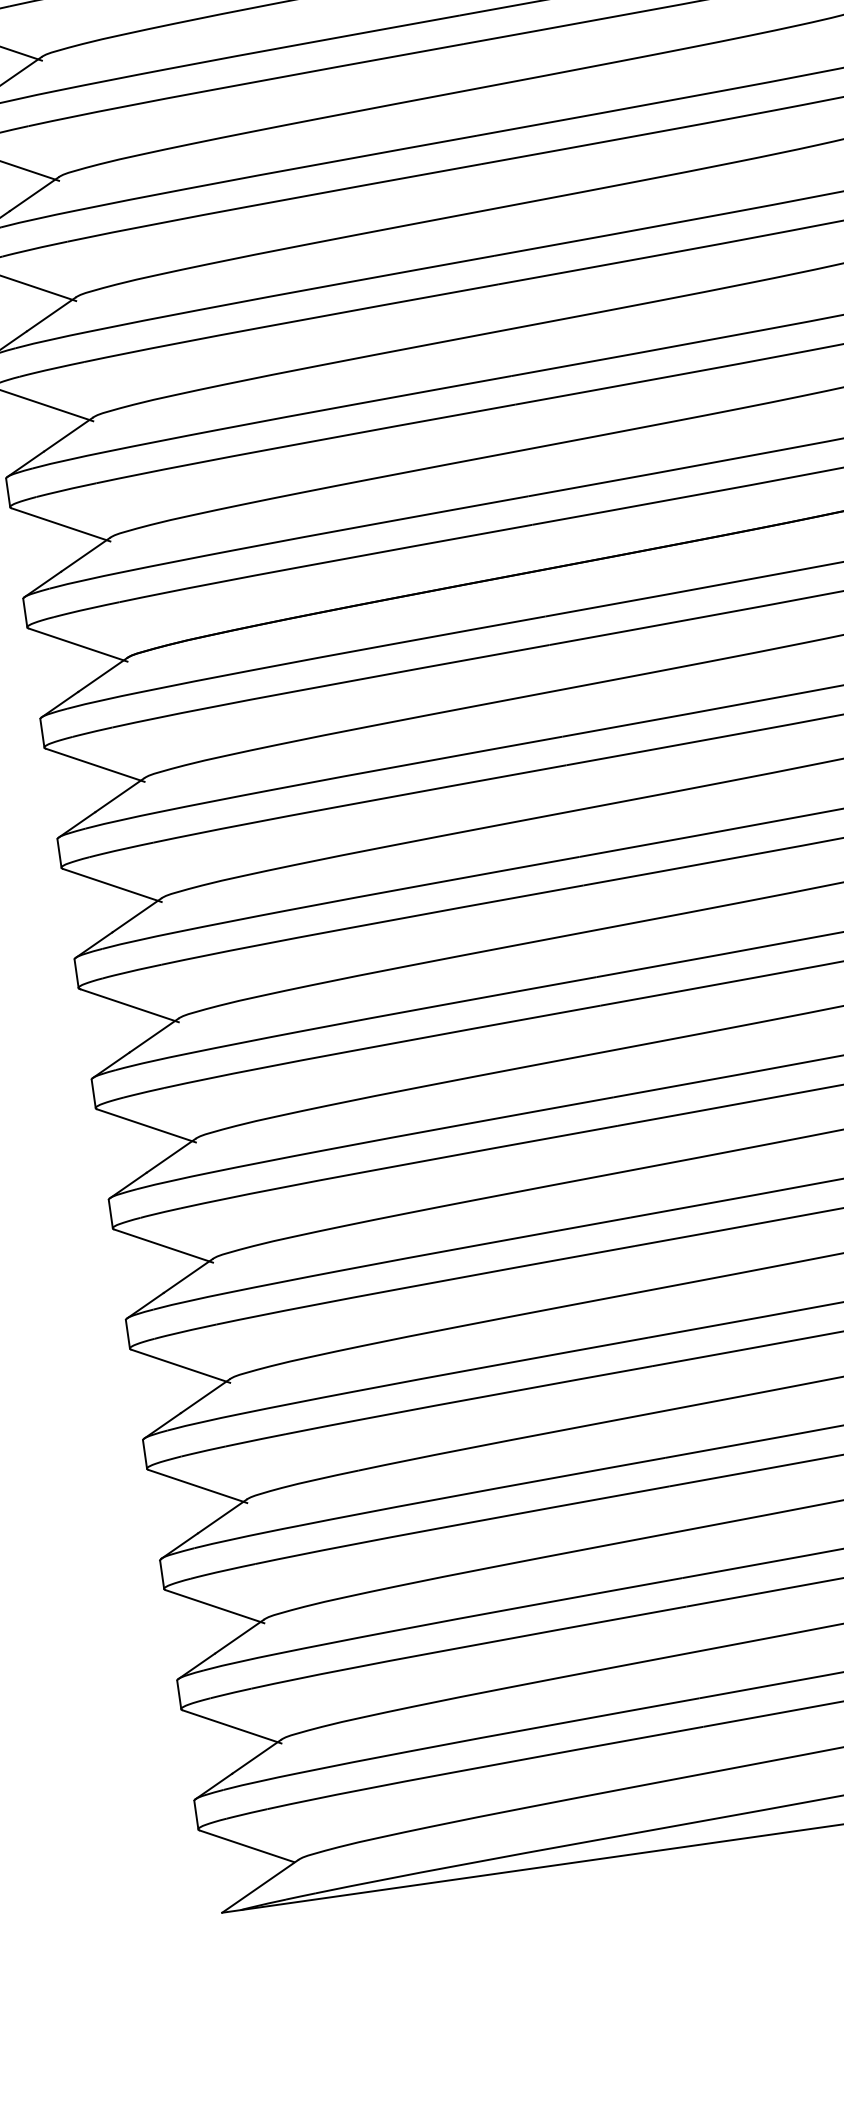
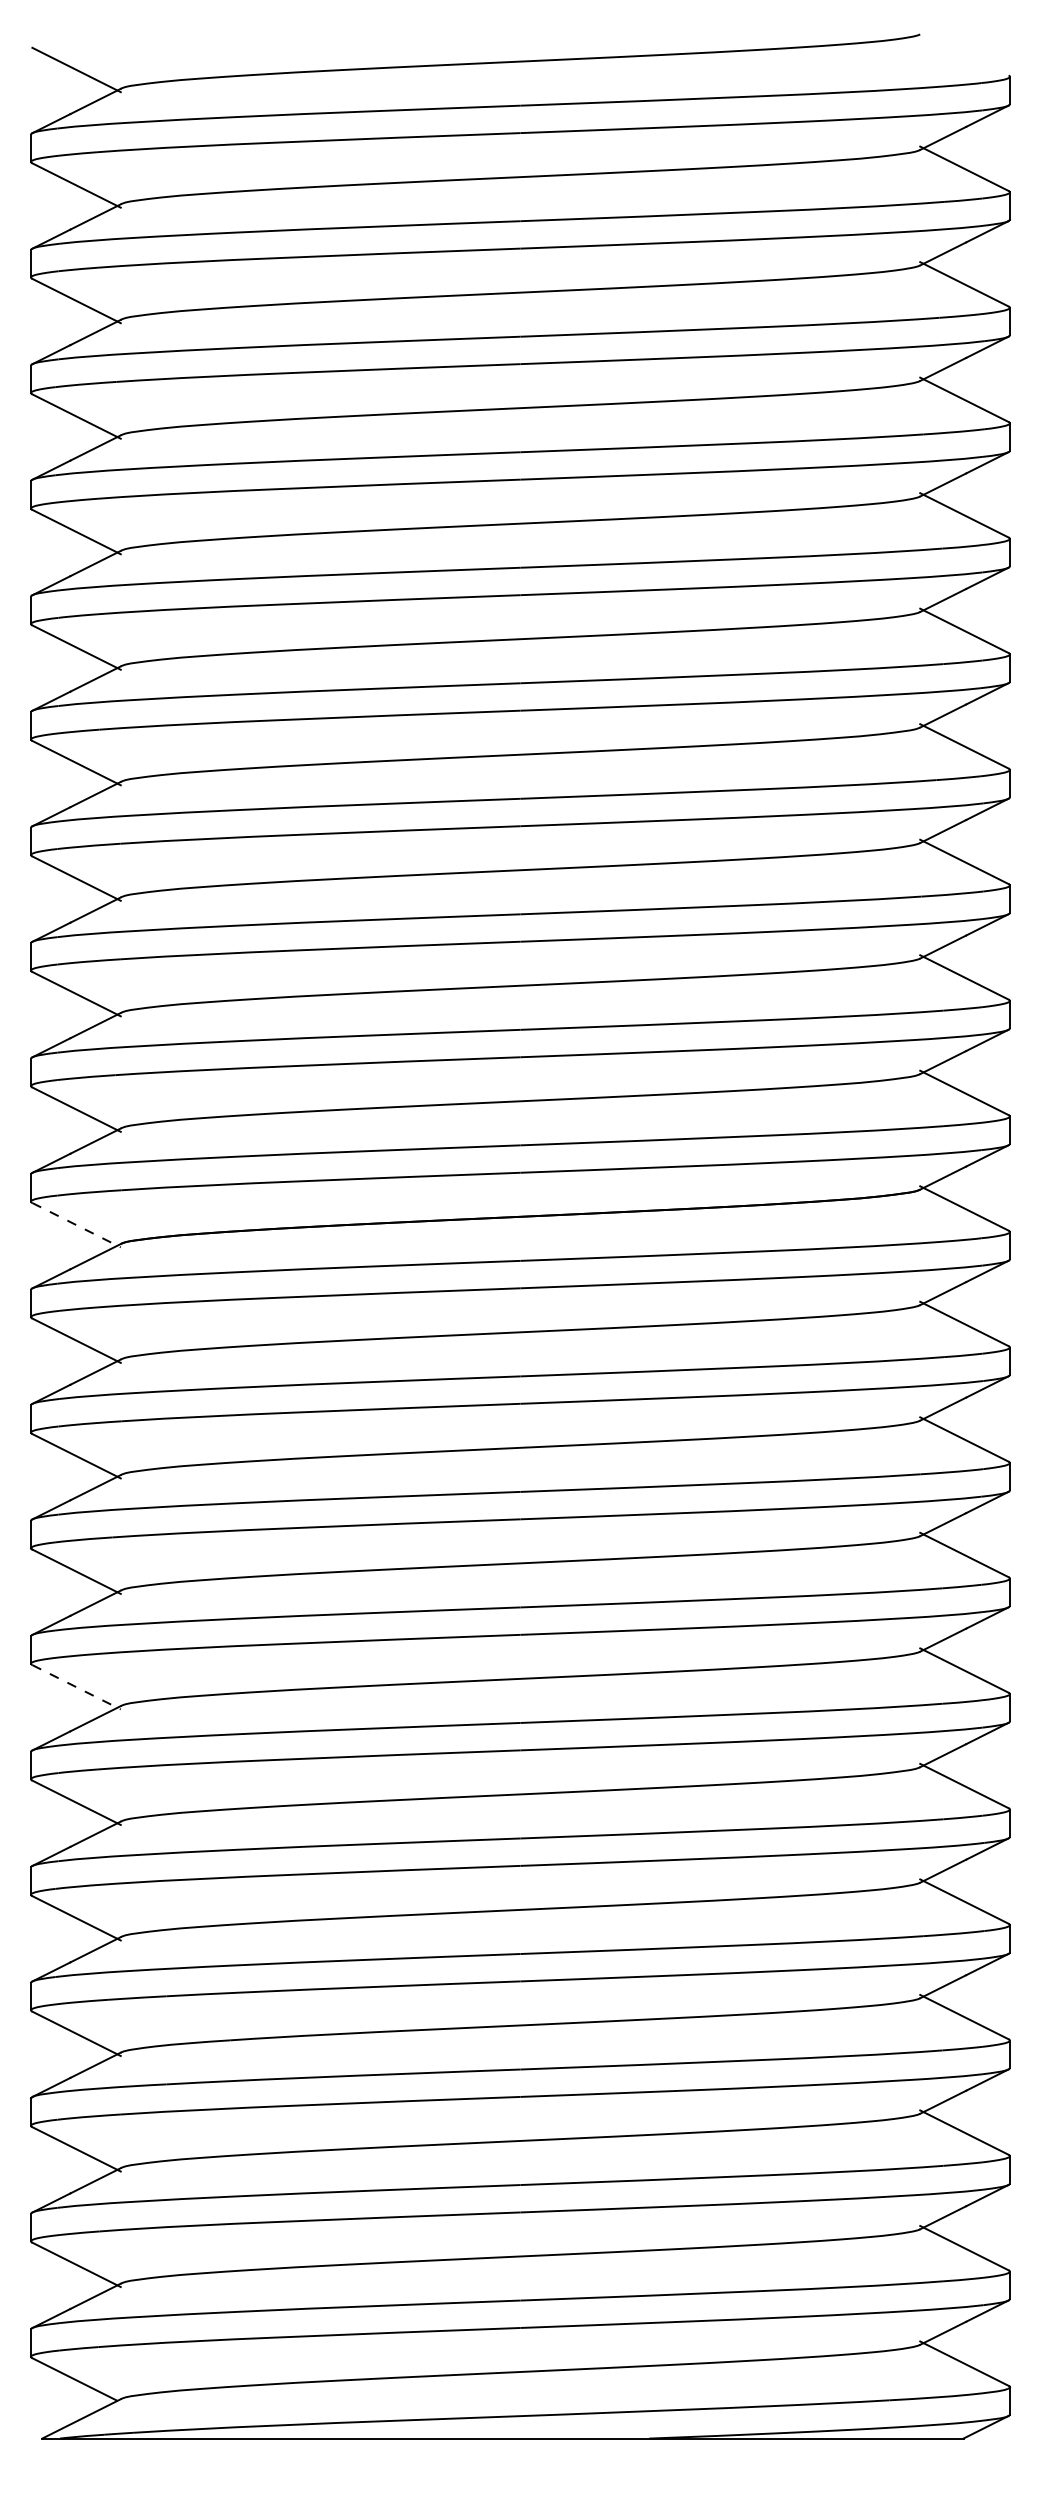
line: (79, 645) -> (77, 1225), solid -> dashed
line: (147, 1126) -> (77, 1687), solid -> dashed

